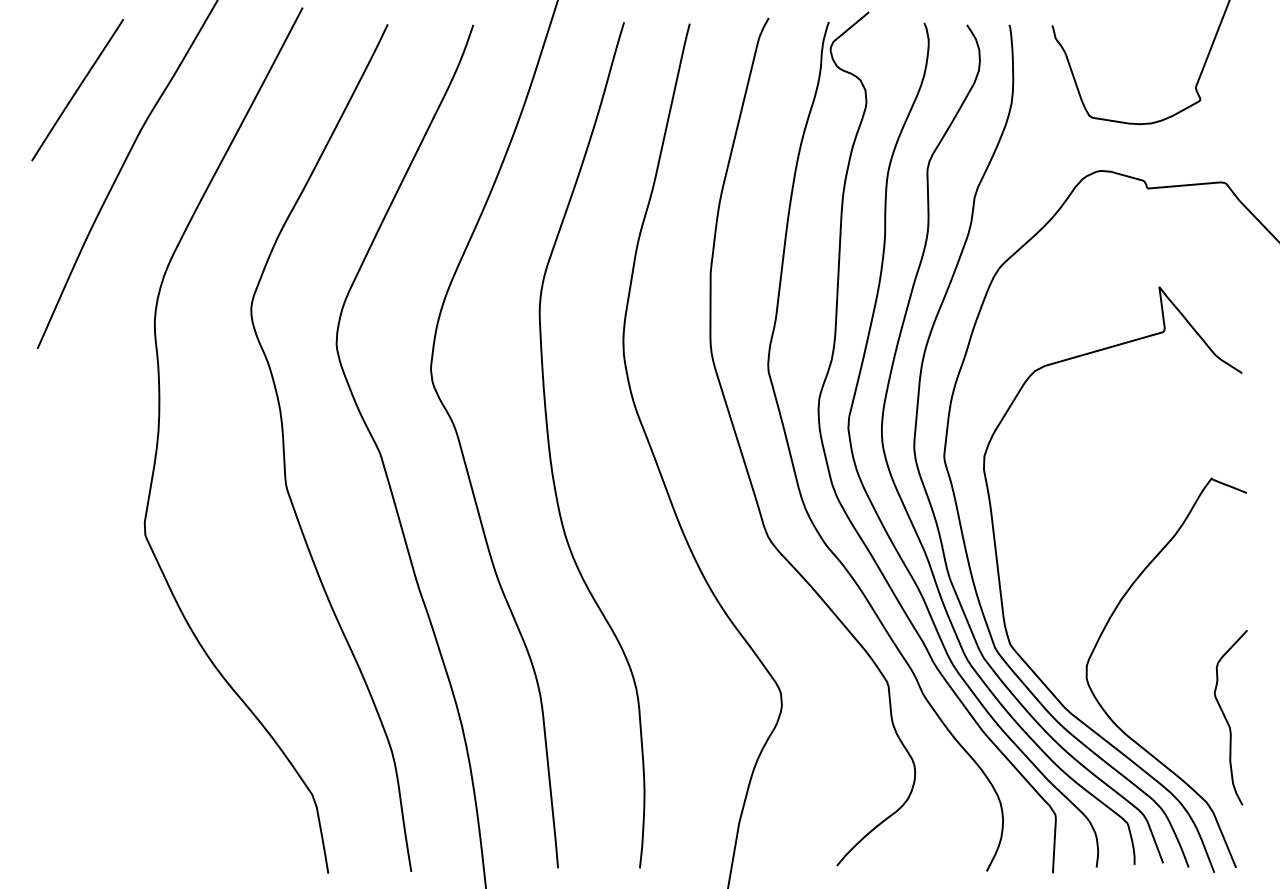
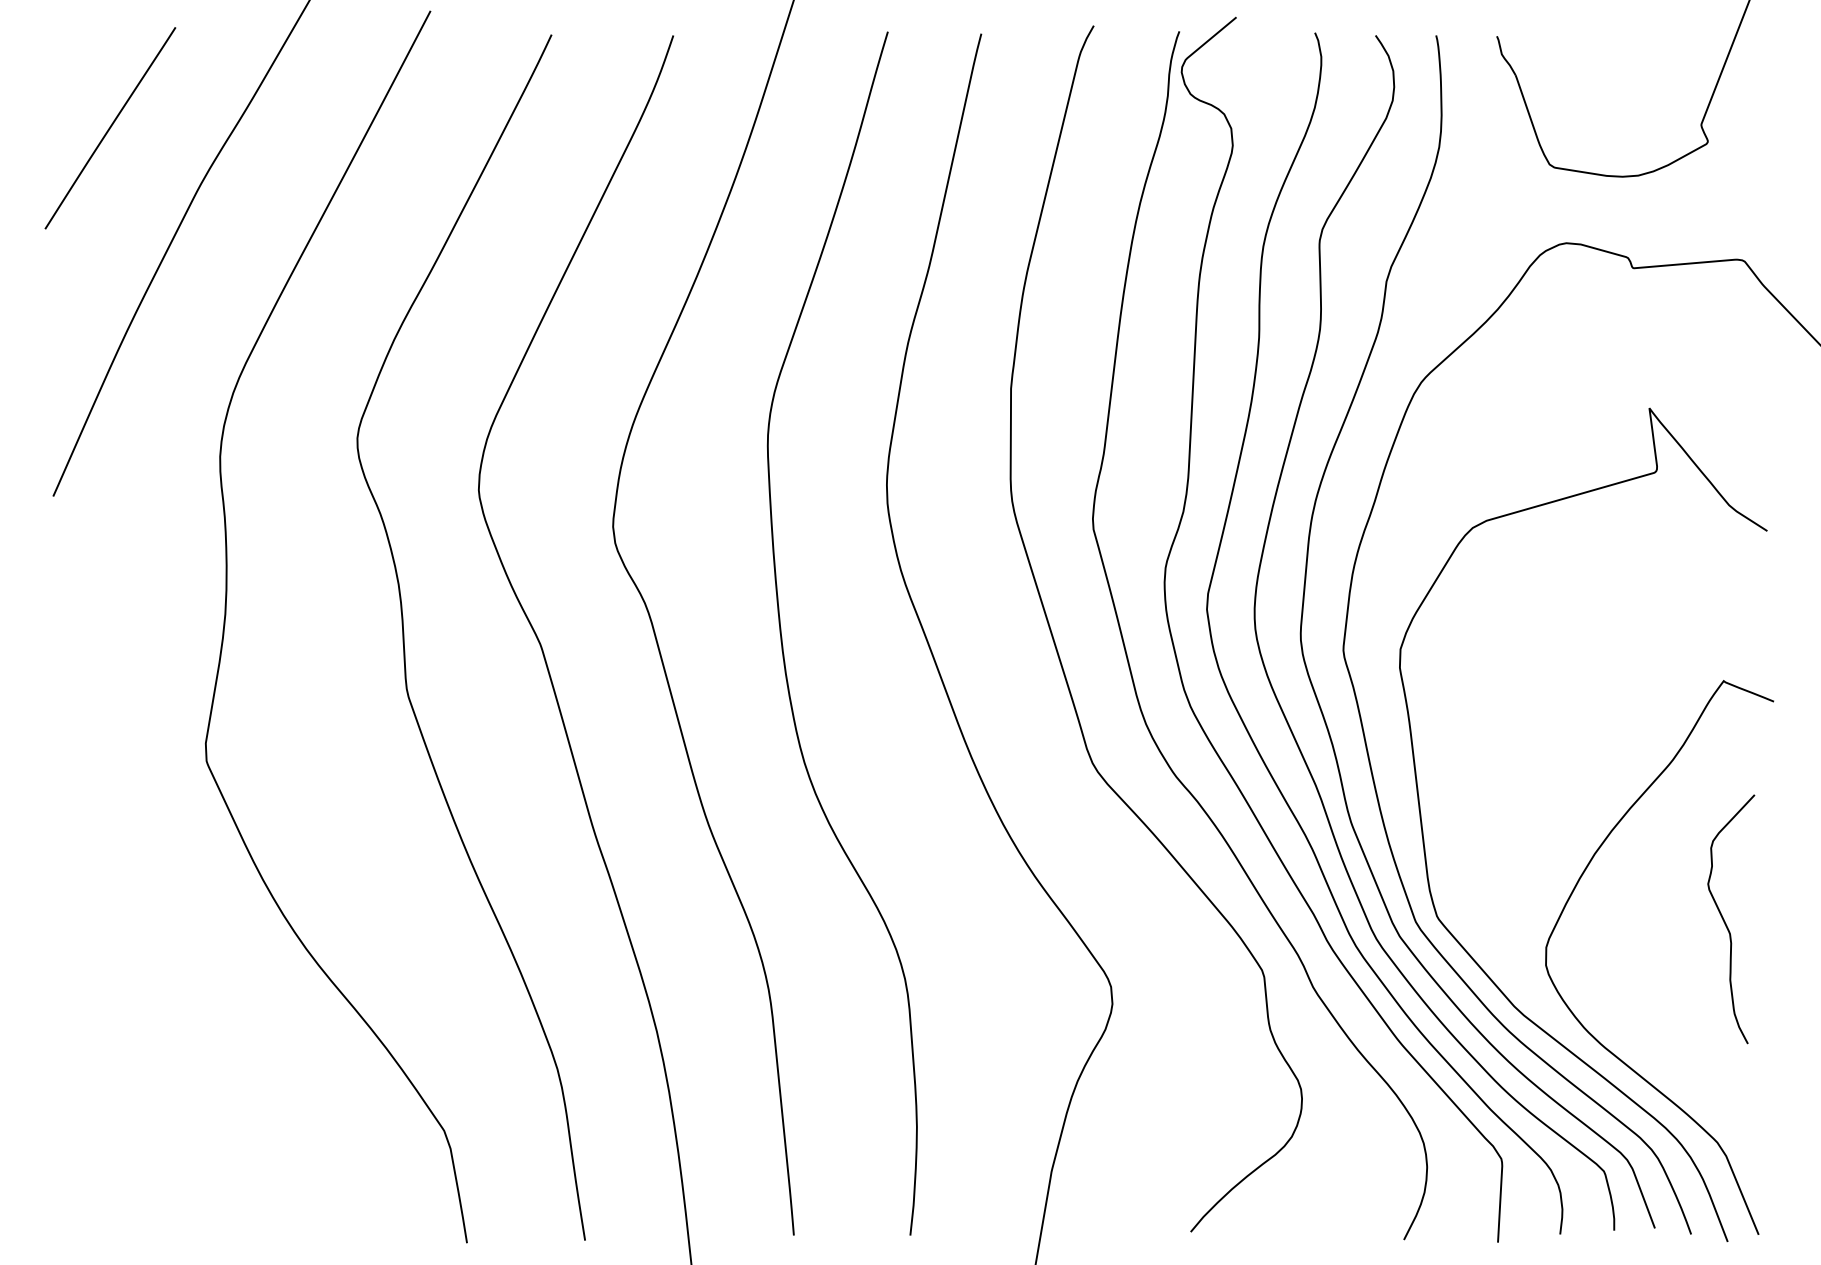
curve: (1226, 719) -> (1725, 921), moved

